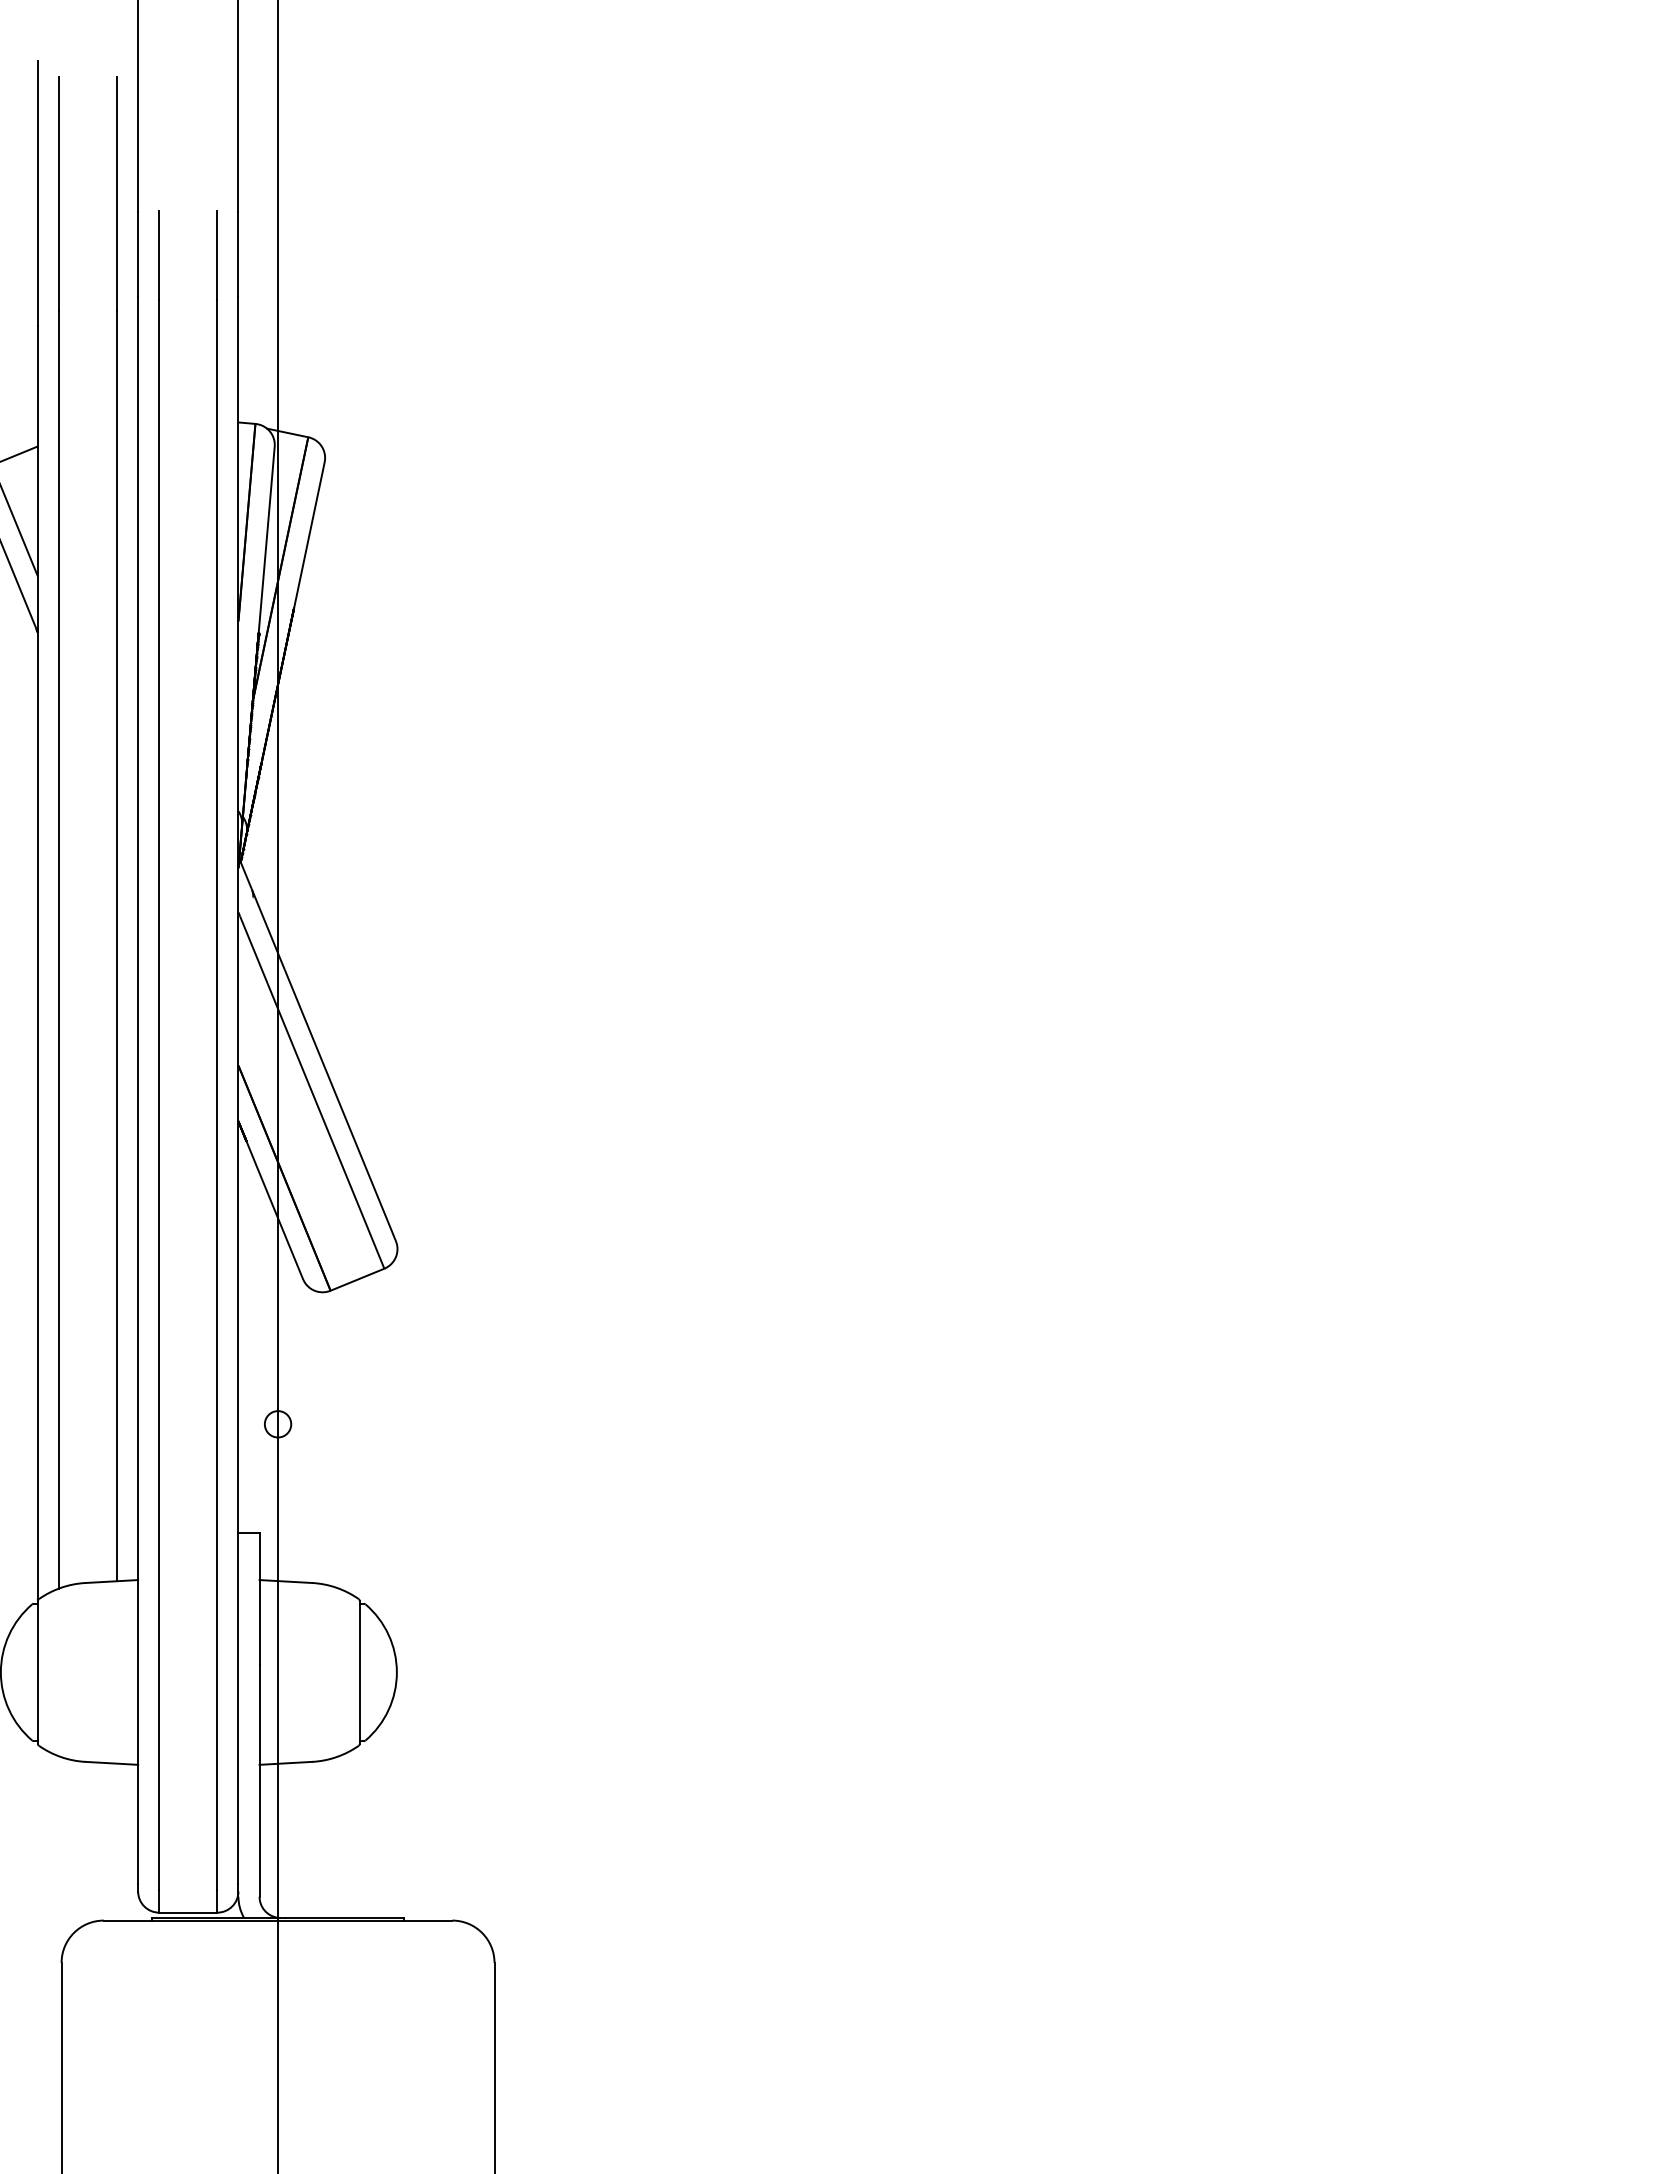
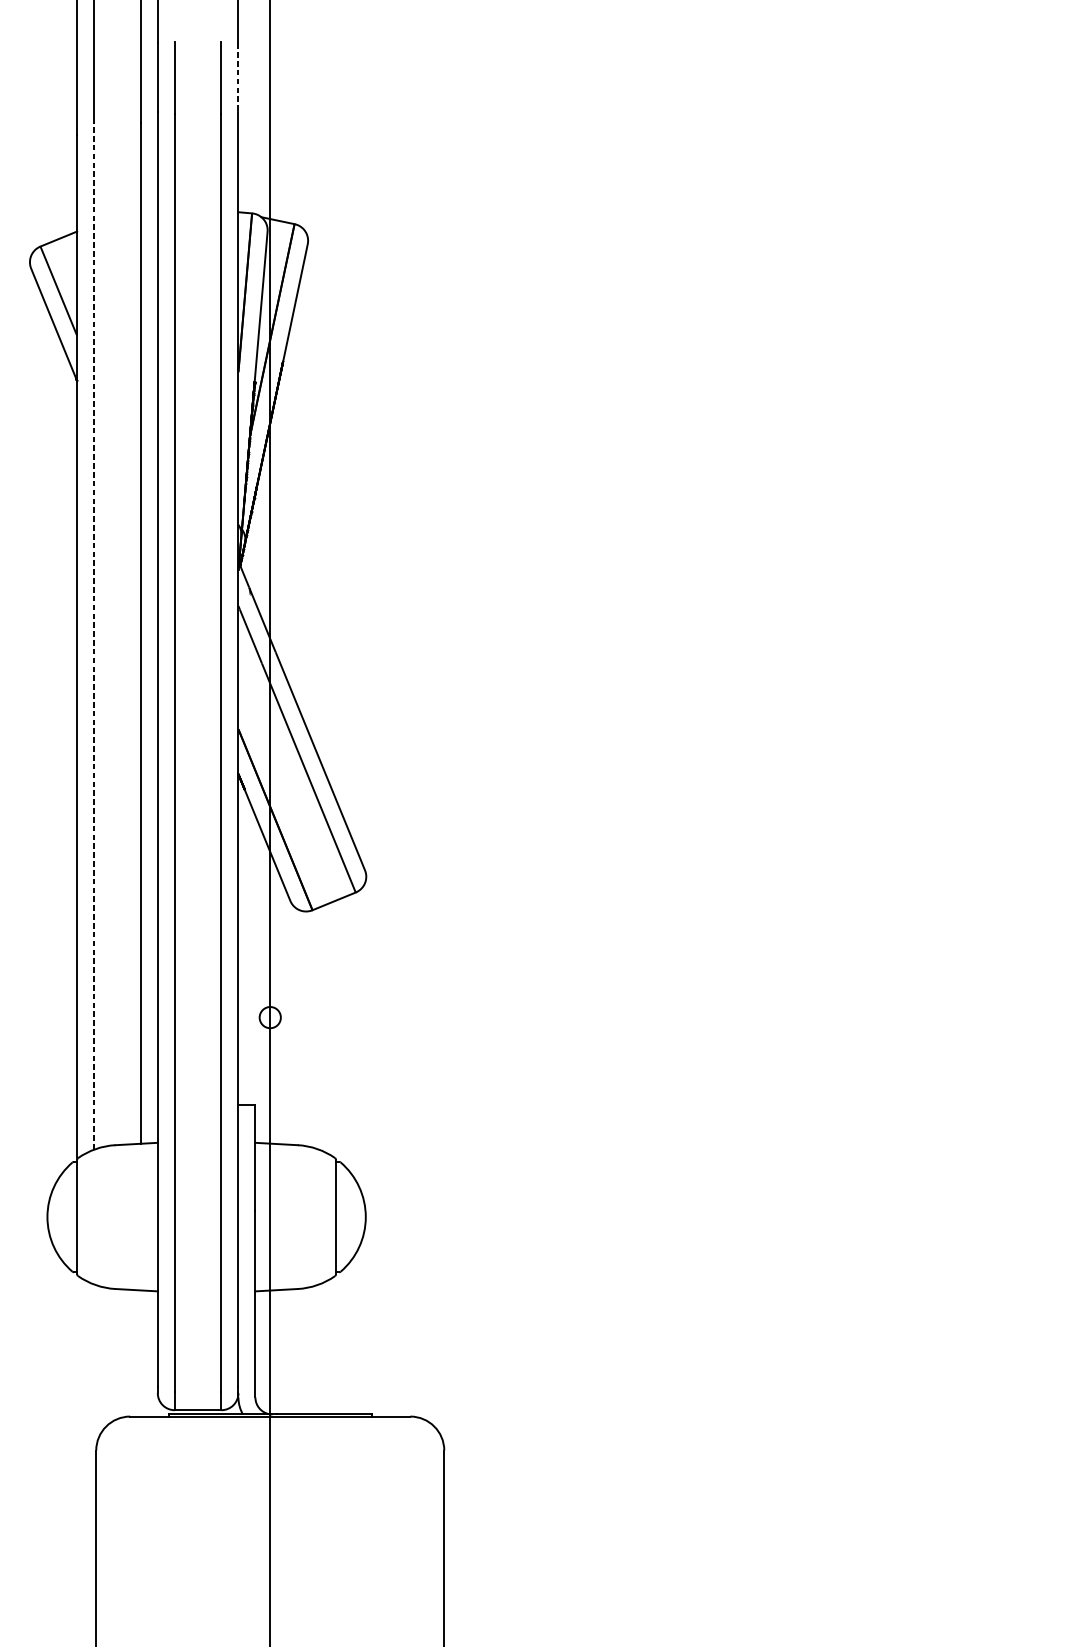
line: (238, 254) -> (238, 77), solid -> dashed
line: (58, 949) -> (93, 635), solid -> dashed

